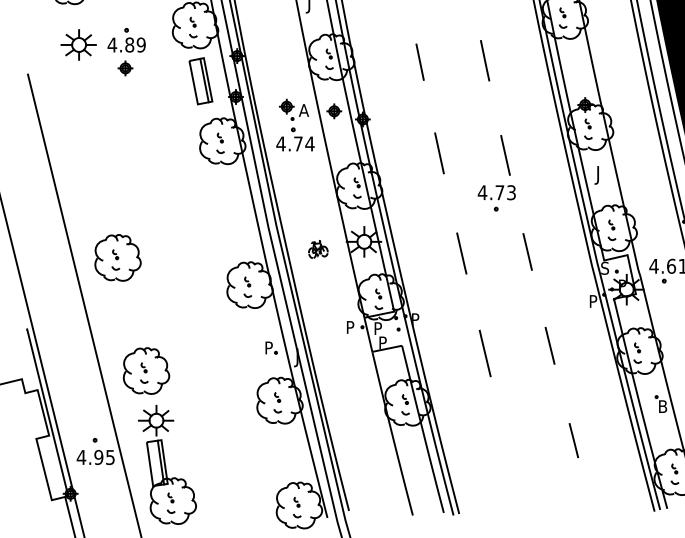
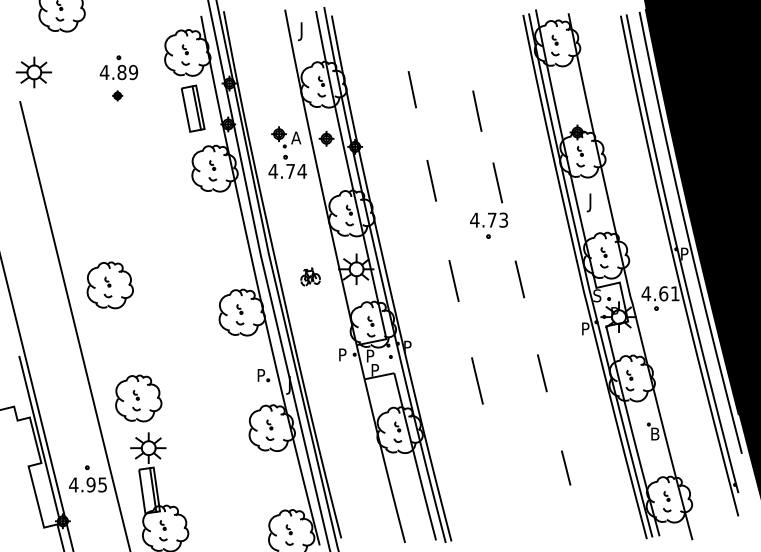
part: (78, 45) -> (33, 72), moved
line: (485, 60) -> (477, 110), moved
part: (125, 68) -> (117, 95), size x0.7

